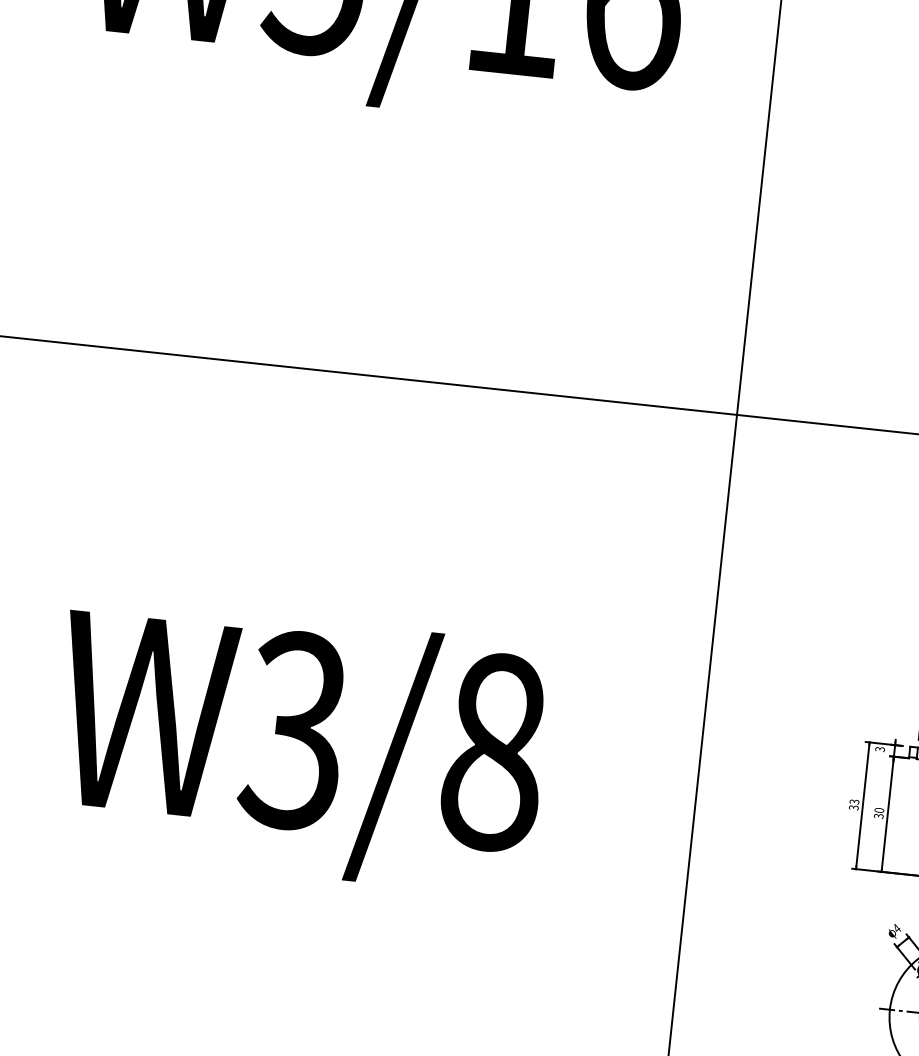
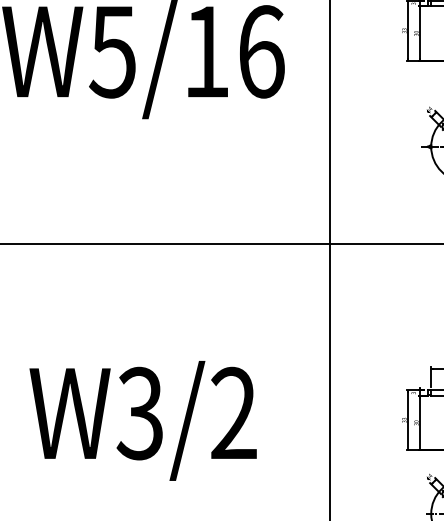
text: (495, 751) -> (234, 413), W3/8 -> W3/2

